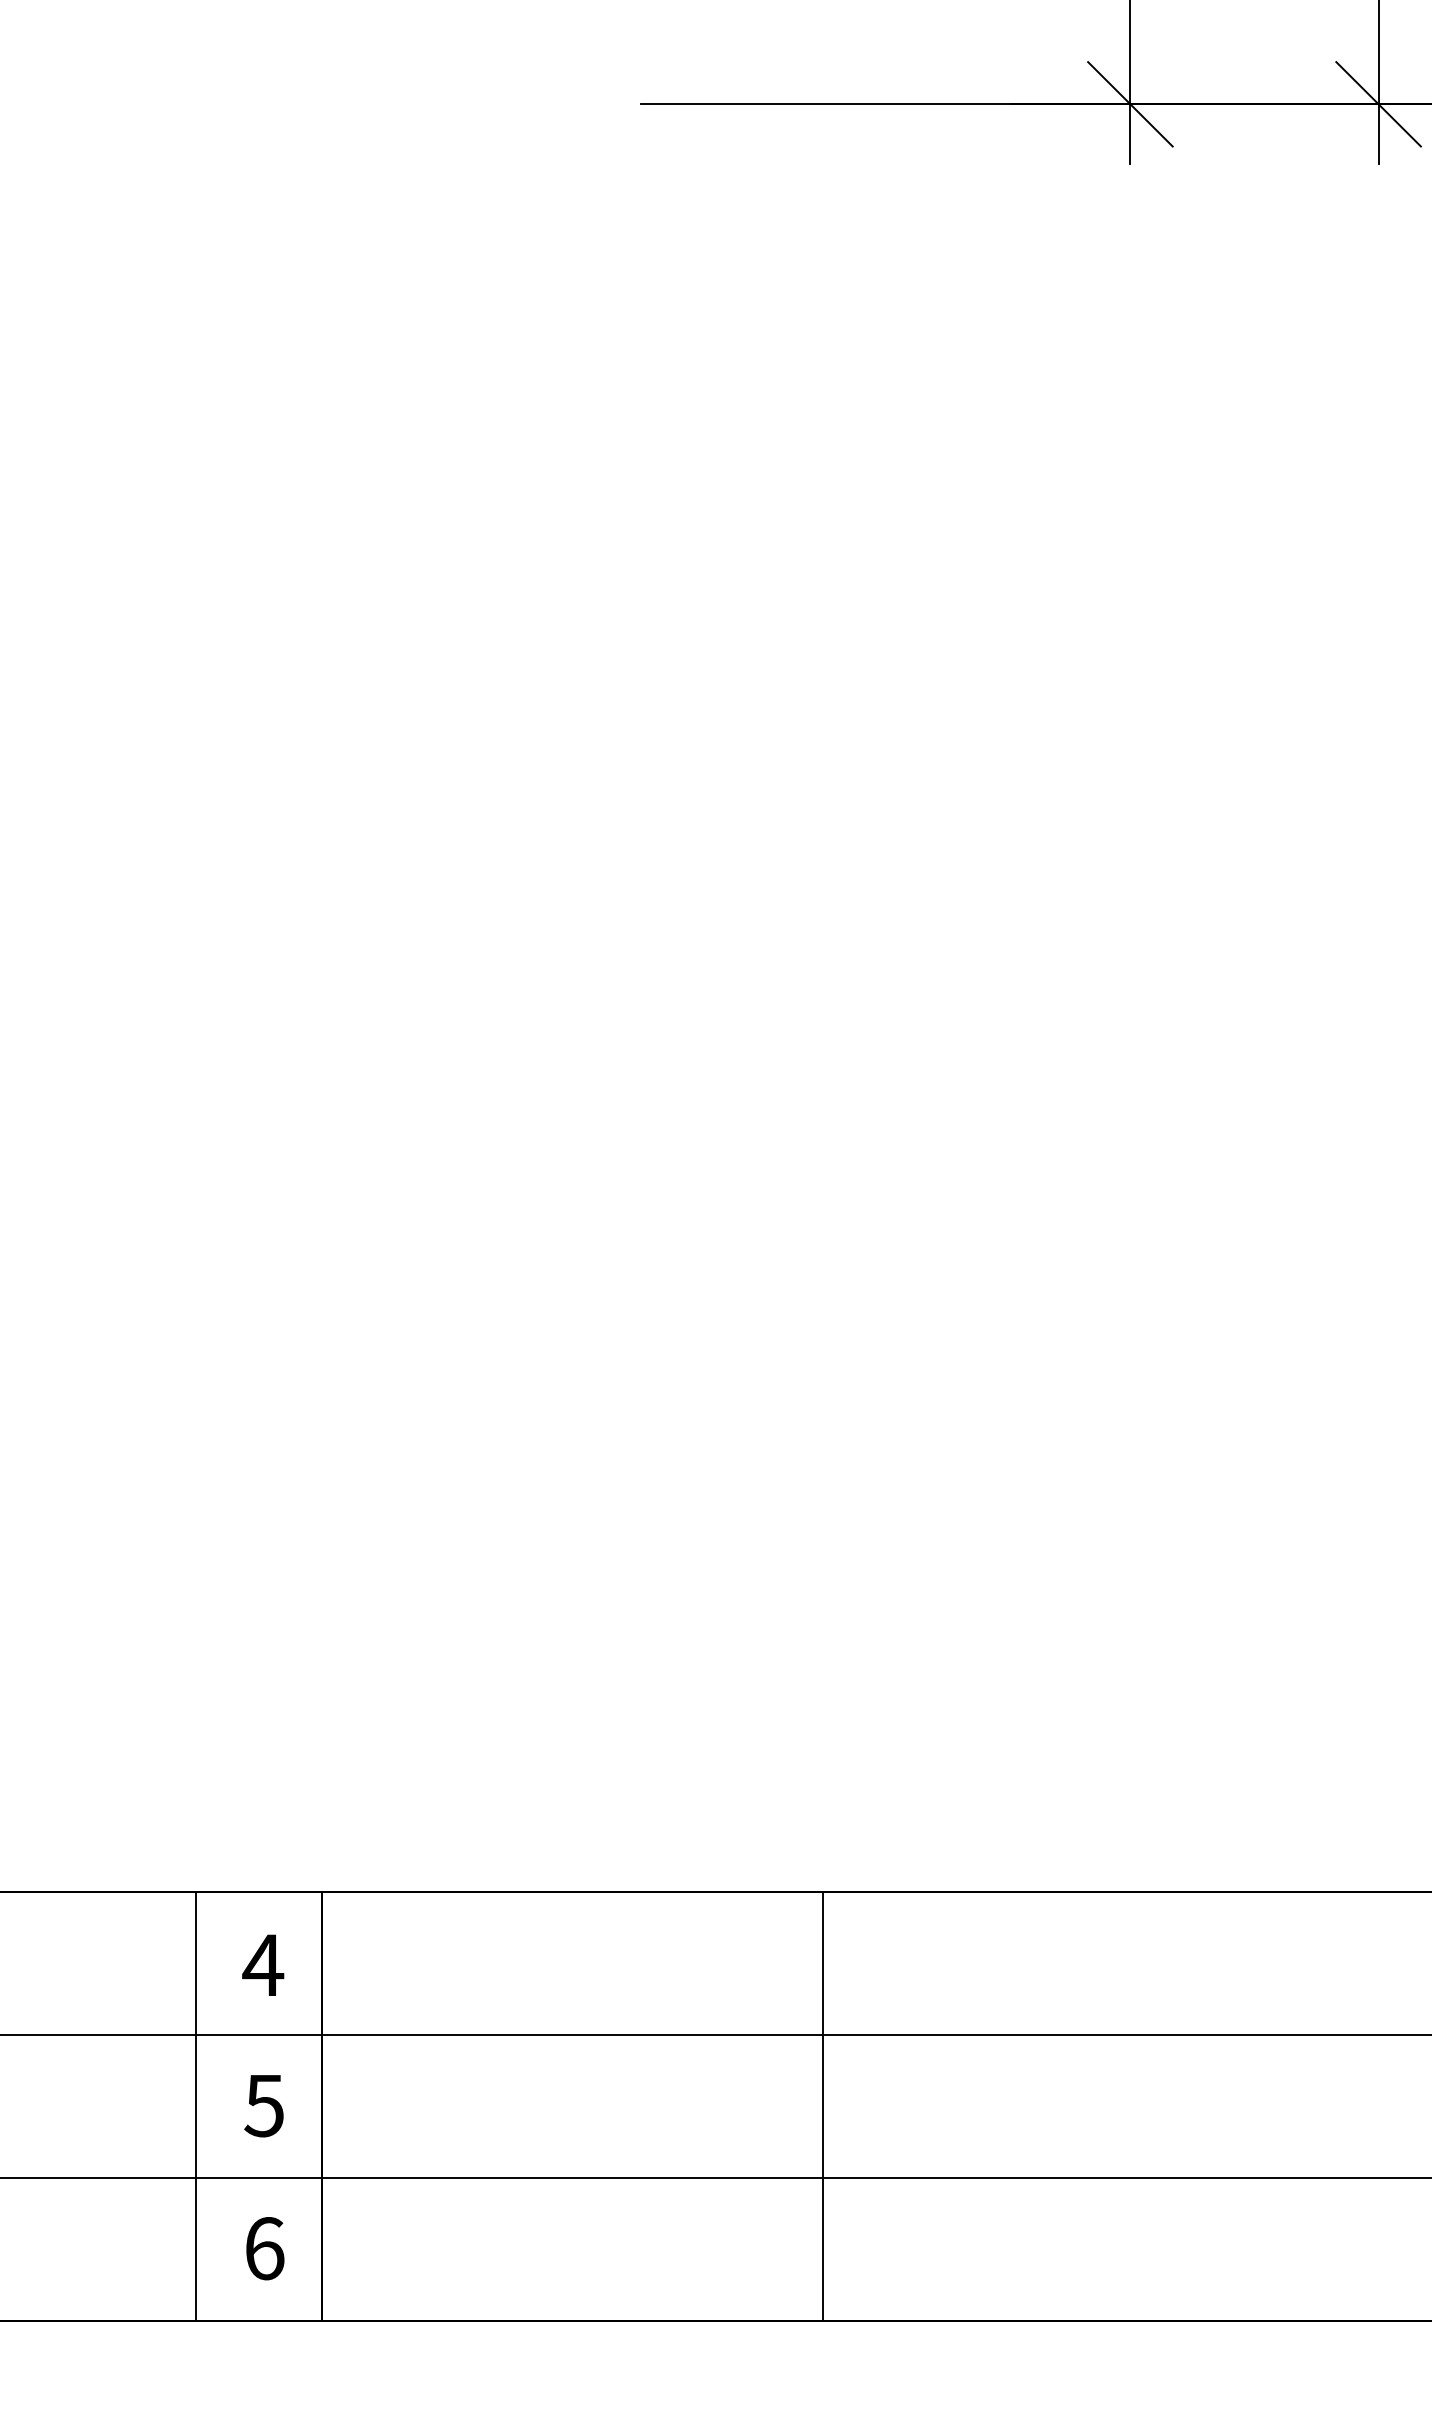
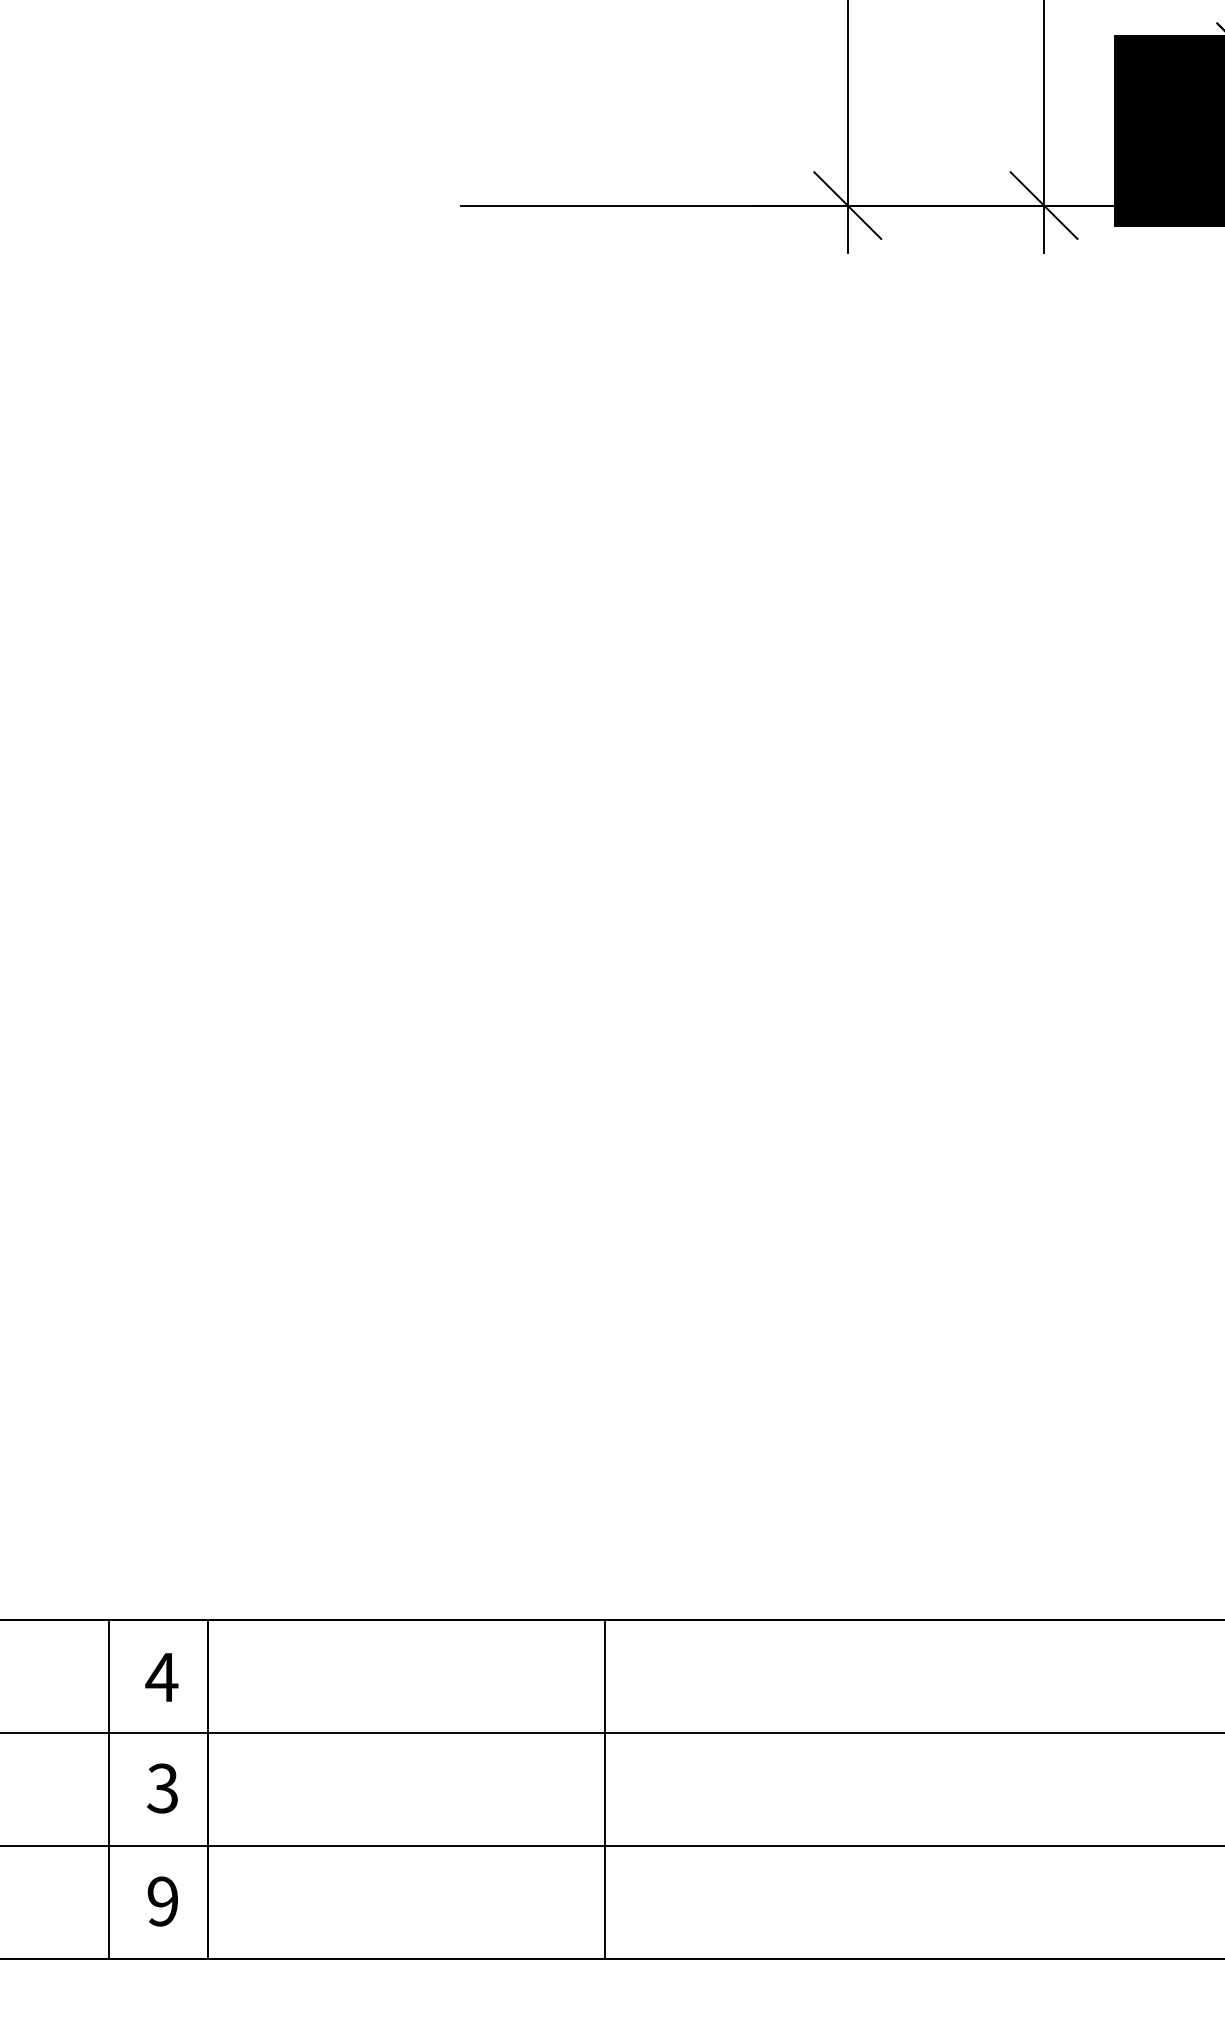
text: (263, 2105) -> (162, 1788), 5 -> 3
text: (263, 2248) -> (162, 1901), 6 -> 9

